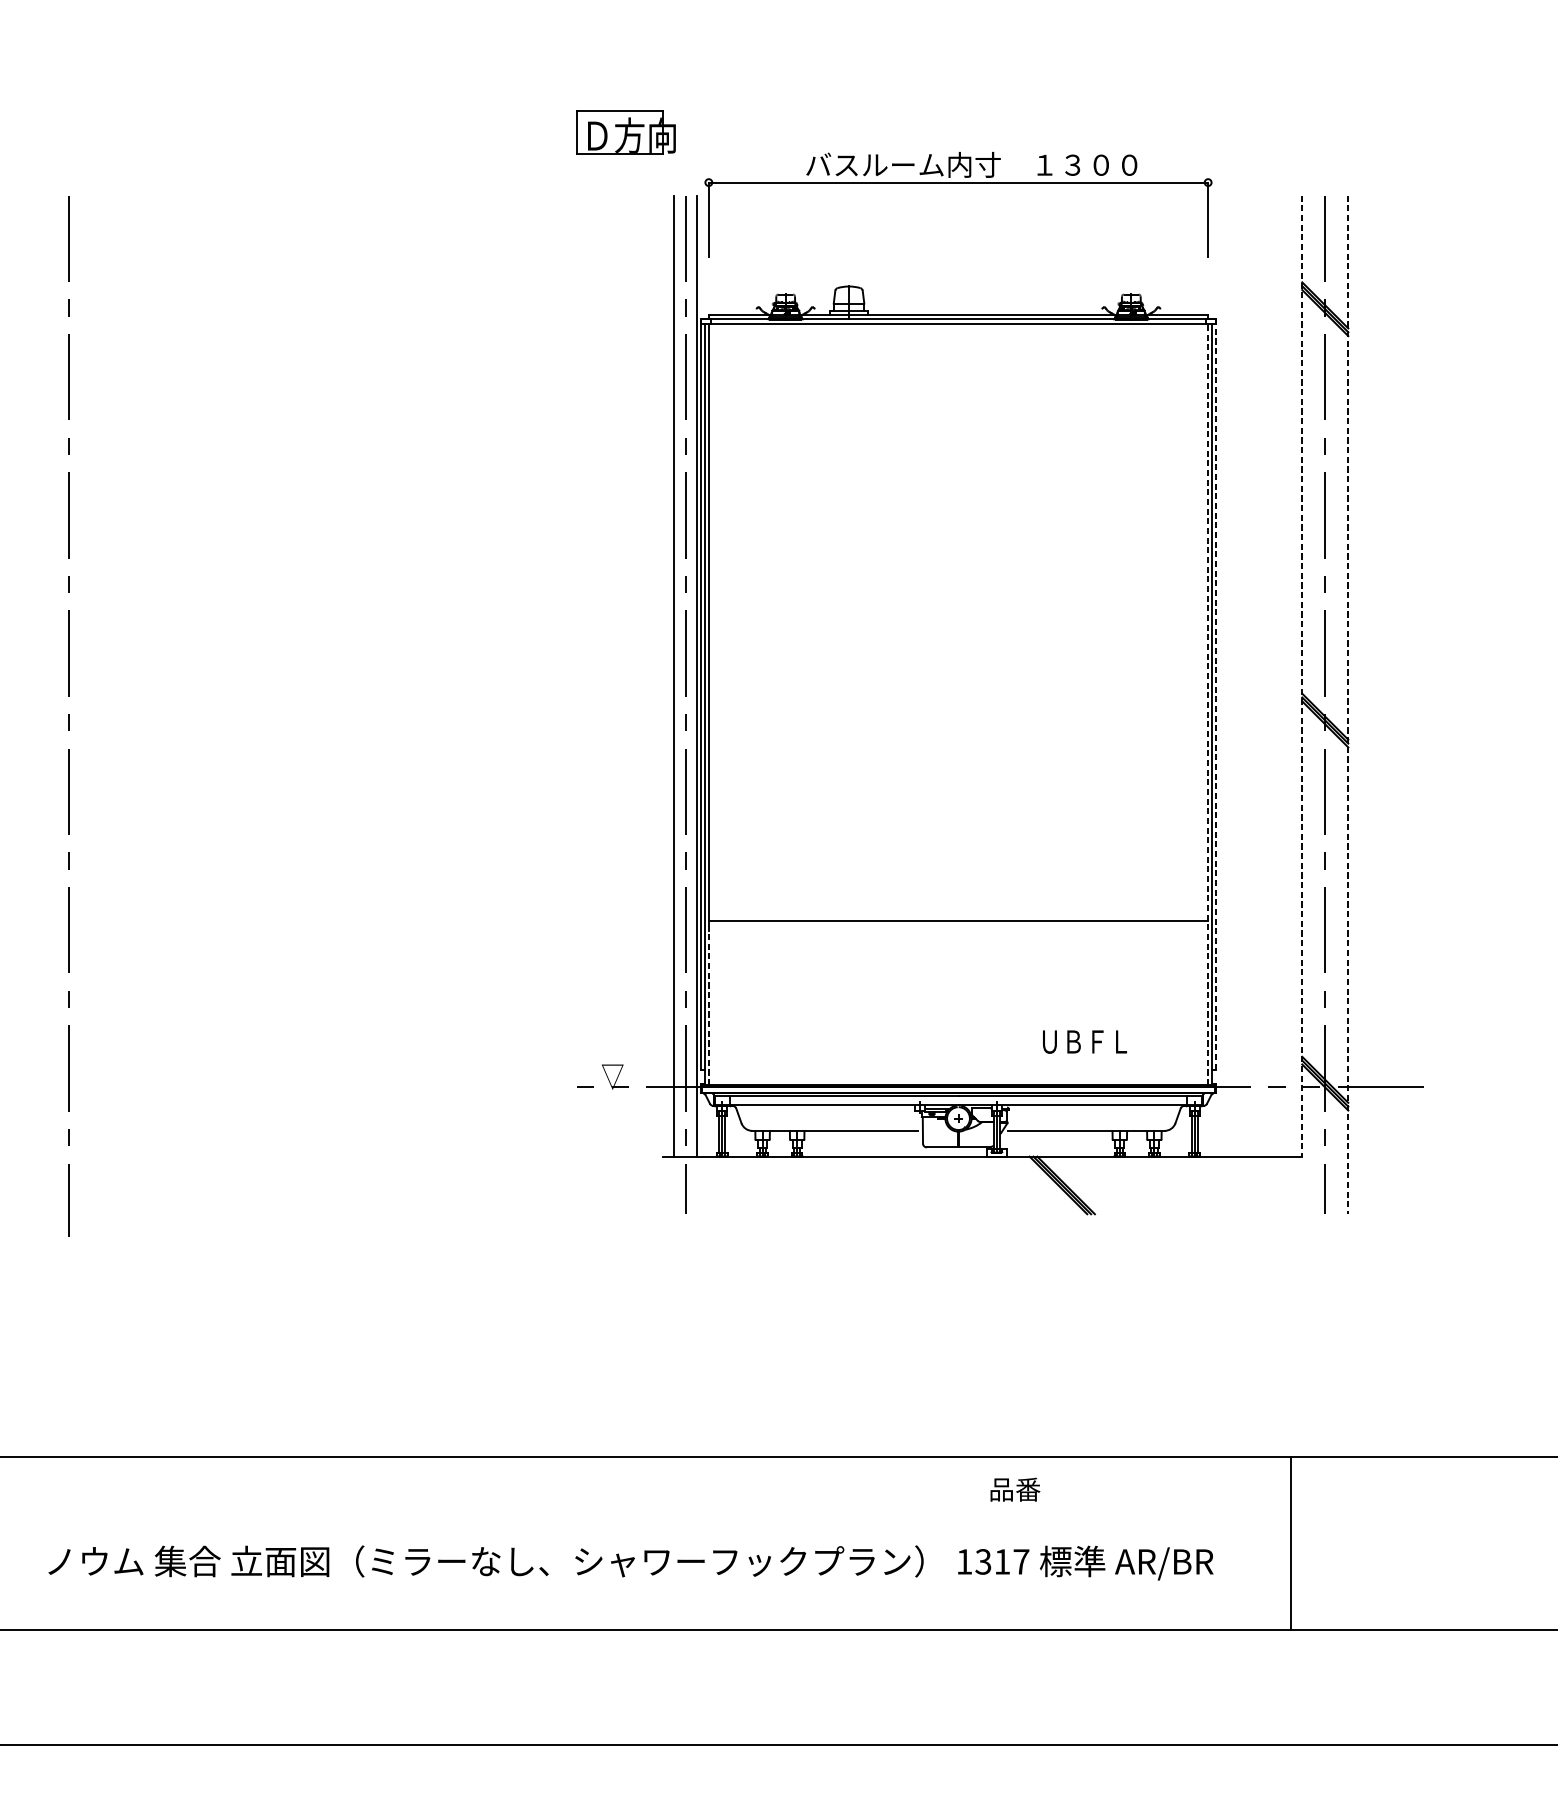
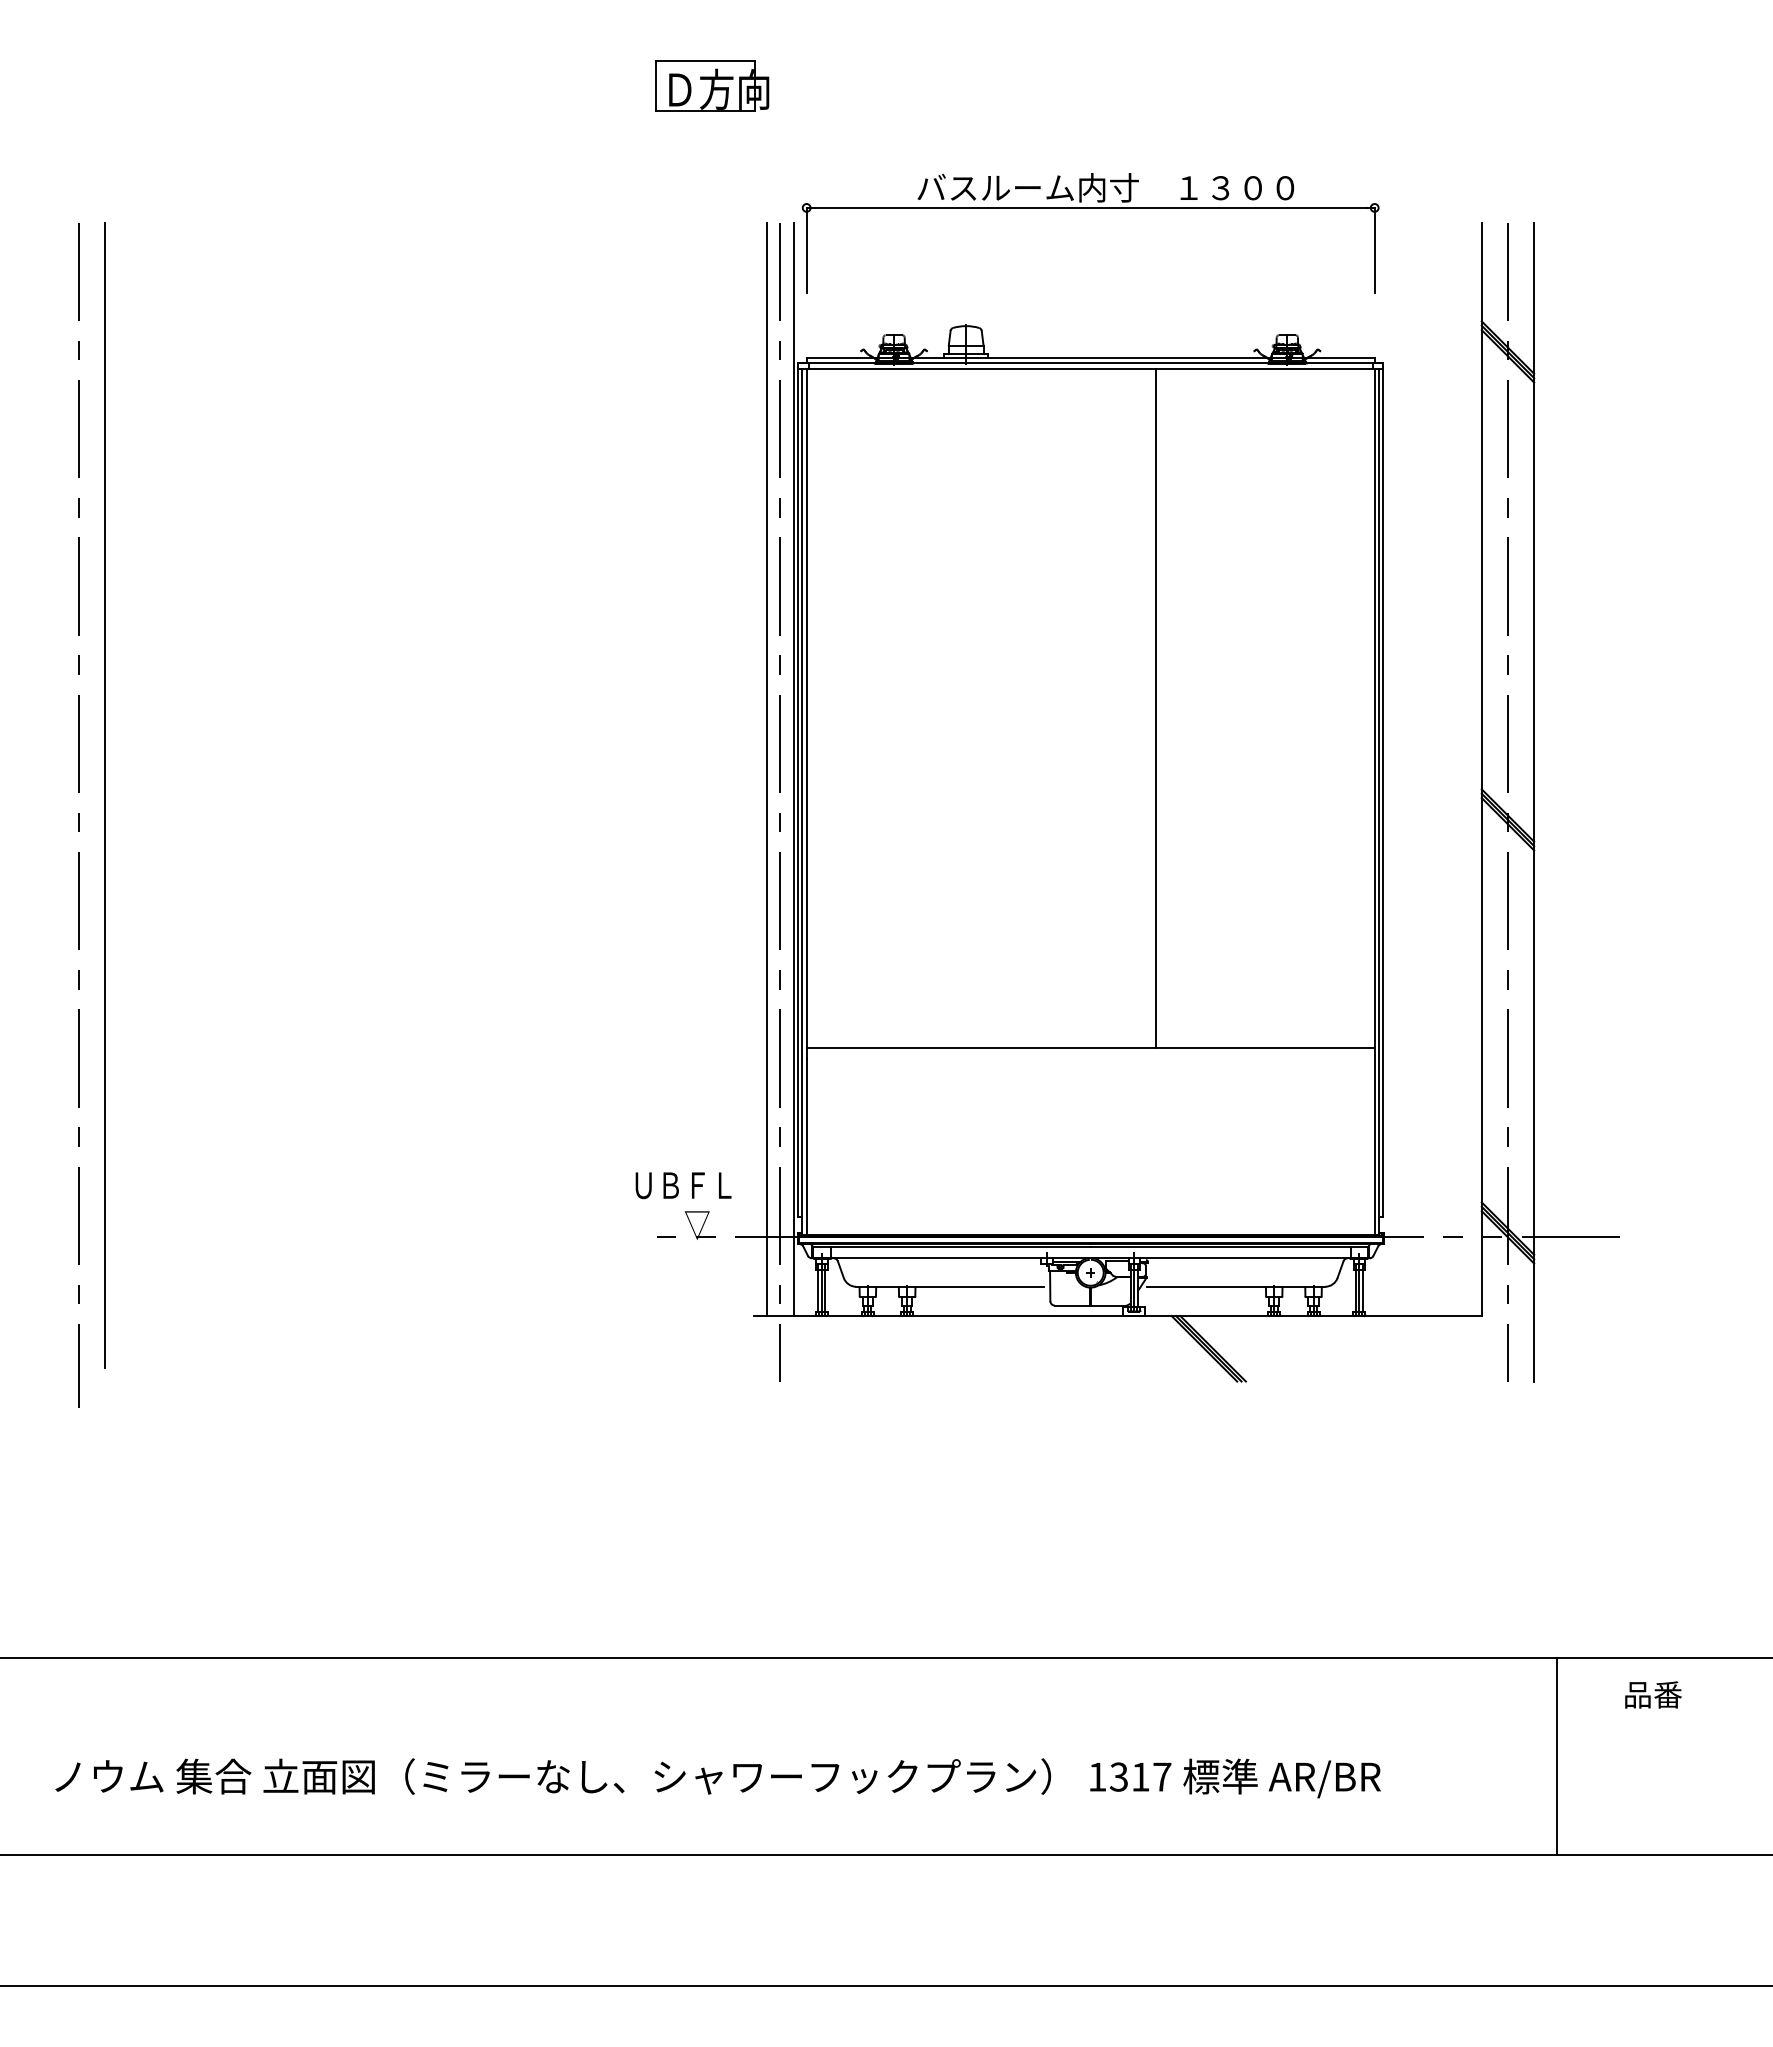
part: (626, 132) -> (712, 85), moved
line: (1016, 622) -> (1156, 708), added
line: (1302, 676) -> (1481, 769), dashed -> solid
line: (1215, 693) -> (1383, 789), dashed -> solid
line: (92, 699) -> (105, 795), added
line: (1207, 704) -> (1374, 801), dashed -> solid
line: (1348, 705) -> (1534, 802), dashed -> solid
line: (708, 1007) -> (806, 1146), dashed -> solid
text: (1084, 1041) -> (683, 1185), moved
text: (1015, 1489) -> (1653, 1694), moved
line: (1291, 1542) -> (1557, 1755), moved

